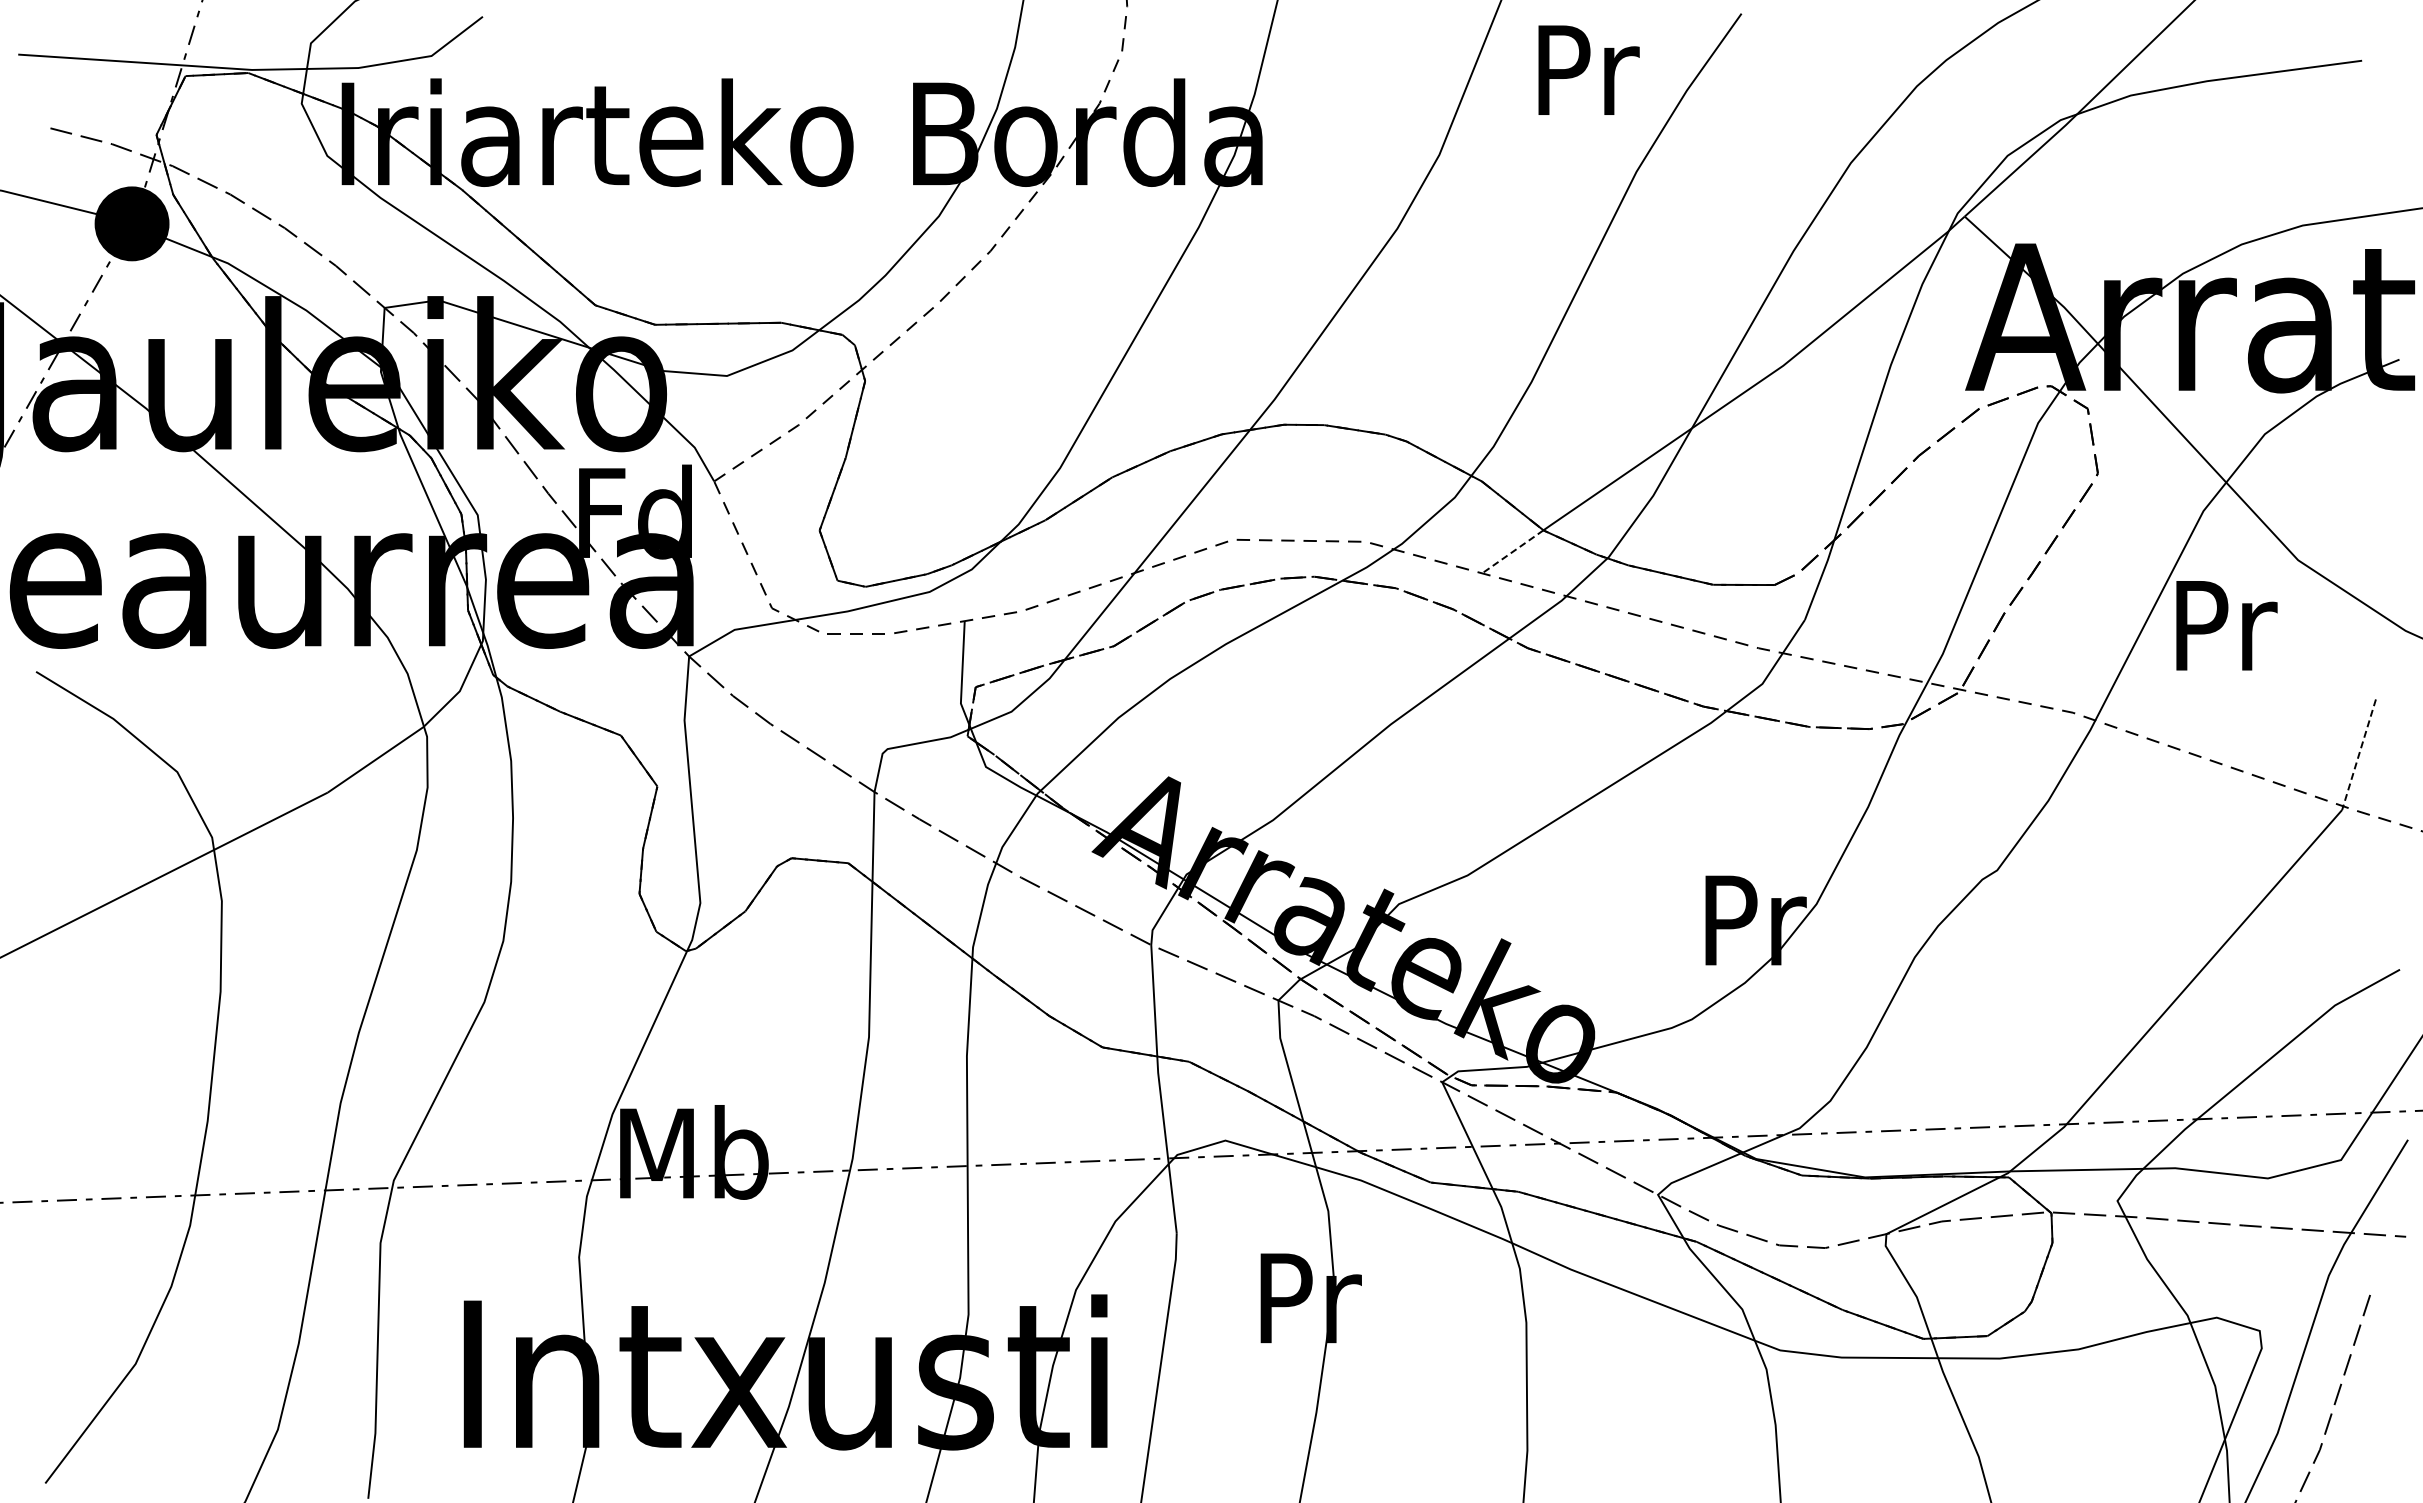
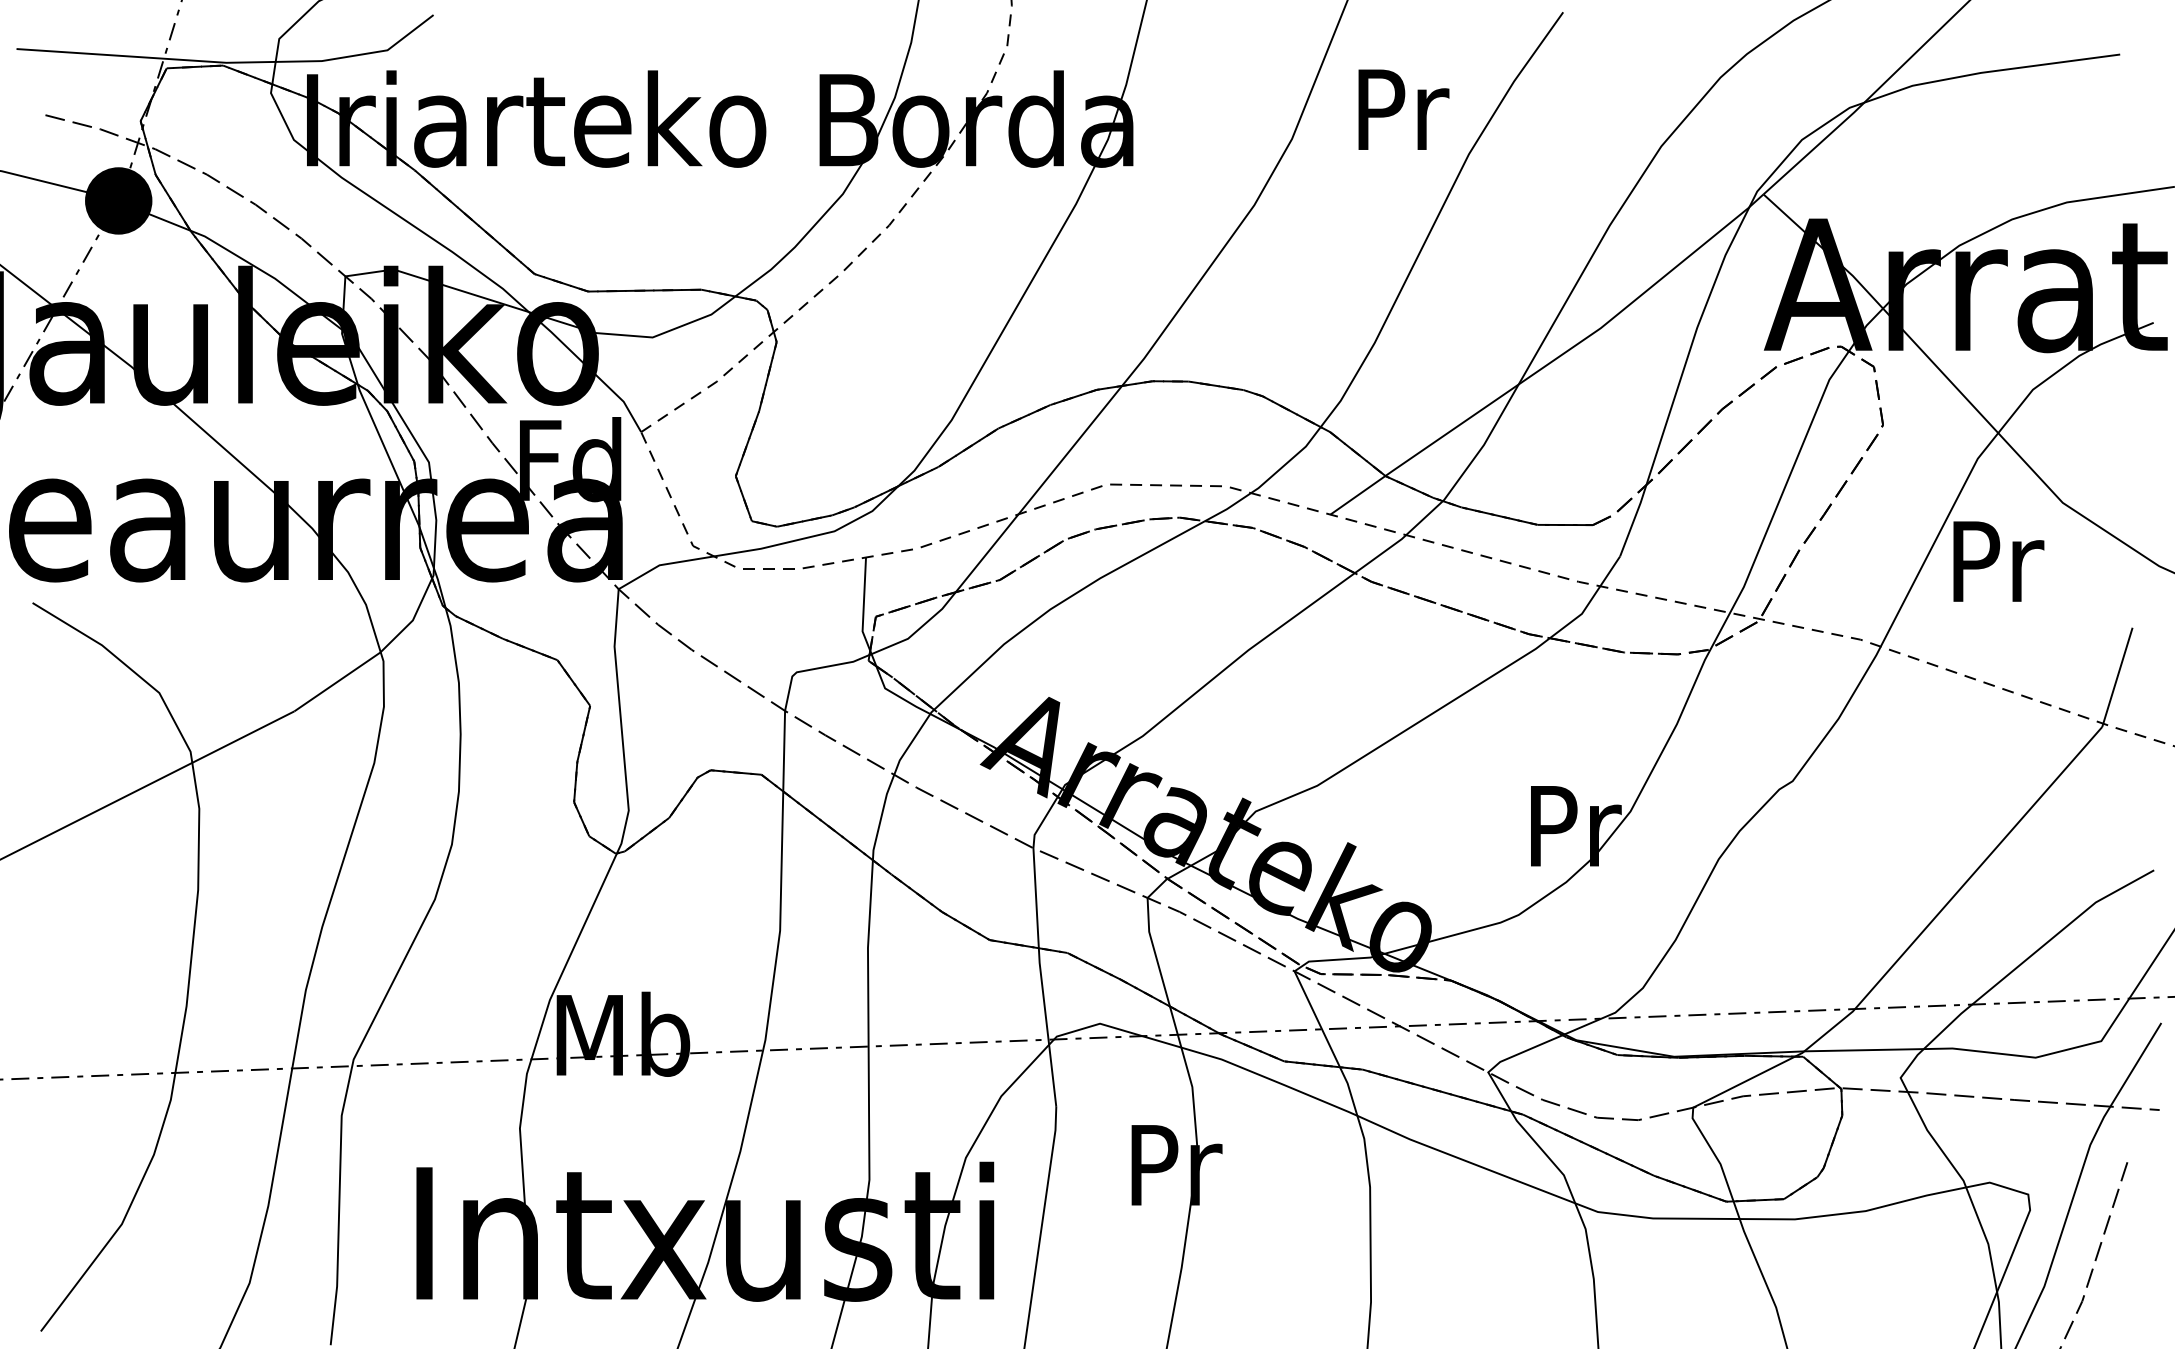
text: (1588, 69) -> (1403, 109), moved
line: (1512, 552) -> (1357, 495), dashed -> solid
line: (2359, 754) -> (2117, 677), dashed -> solid

